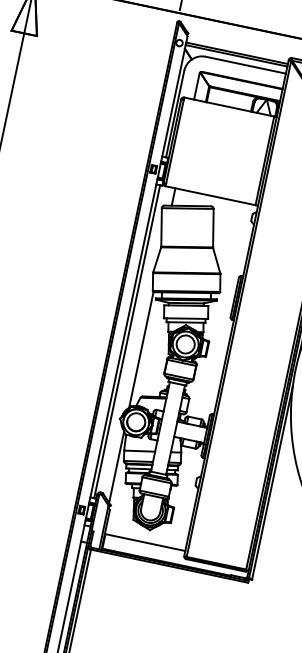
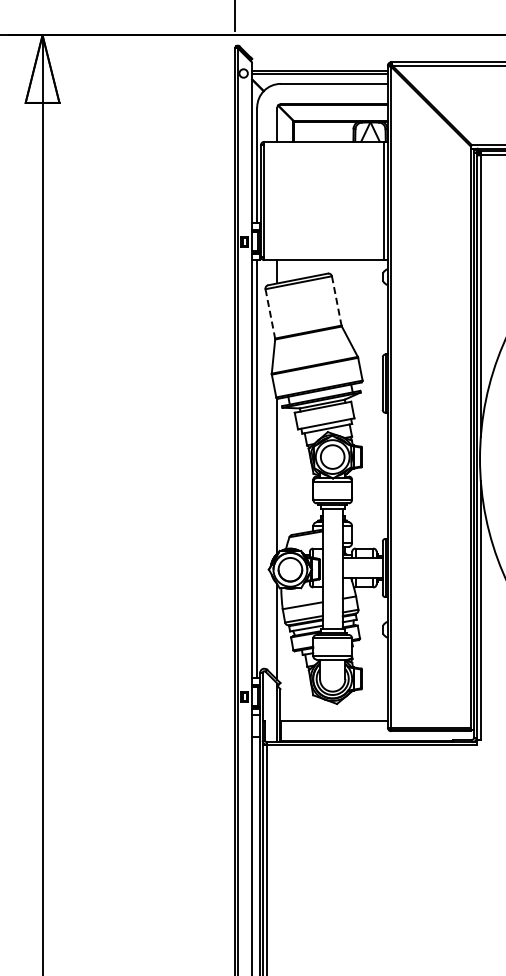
line: (161, 227) -> (270, 314), solid -> dashed
line: (213, 228) -> (336, 301), solid -> dashed

